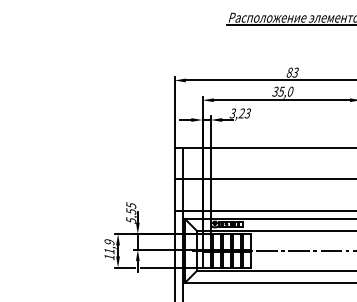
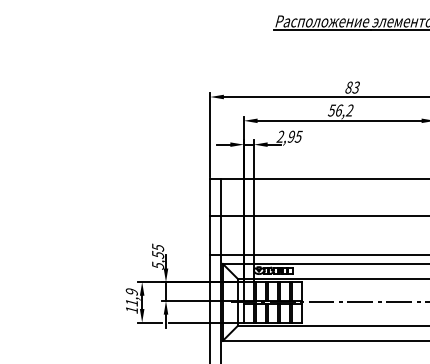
text: (283, 91) -> (341, 110), 35,0 -> 56,2
text: (240, 113) -> (289, 136), 3,23 -> 2,95

